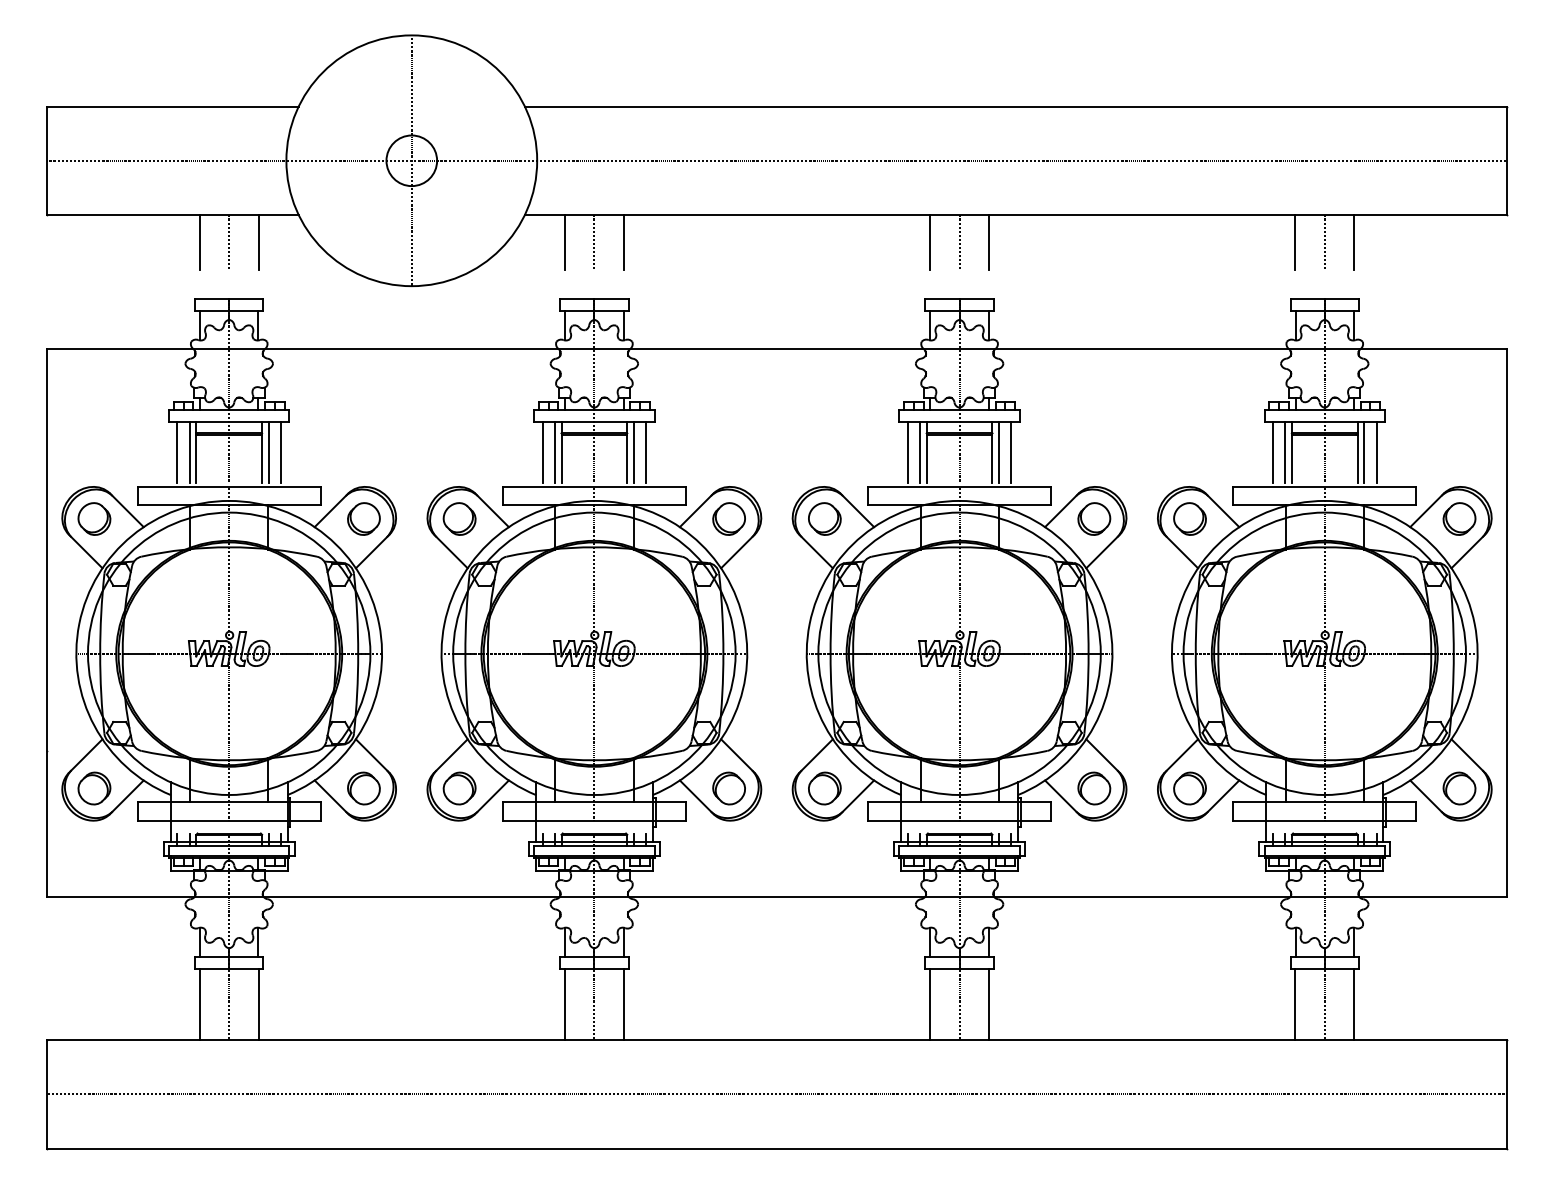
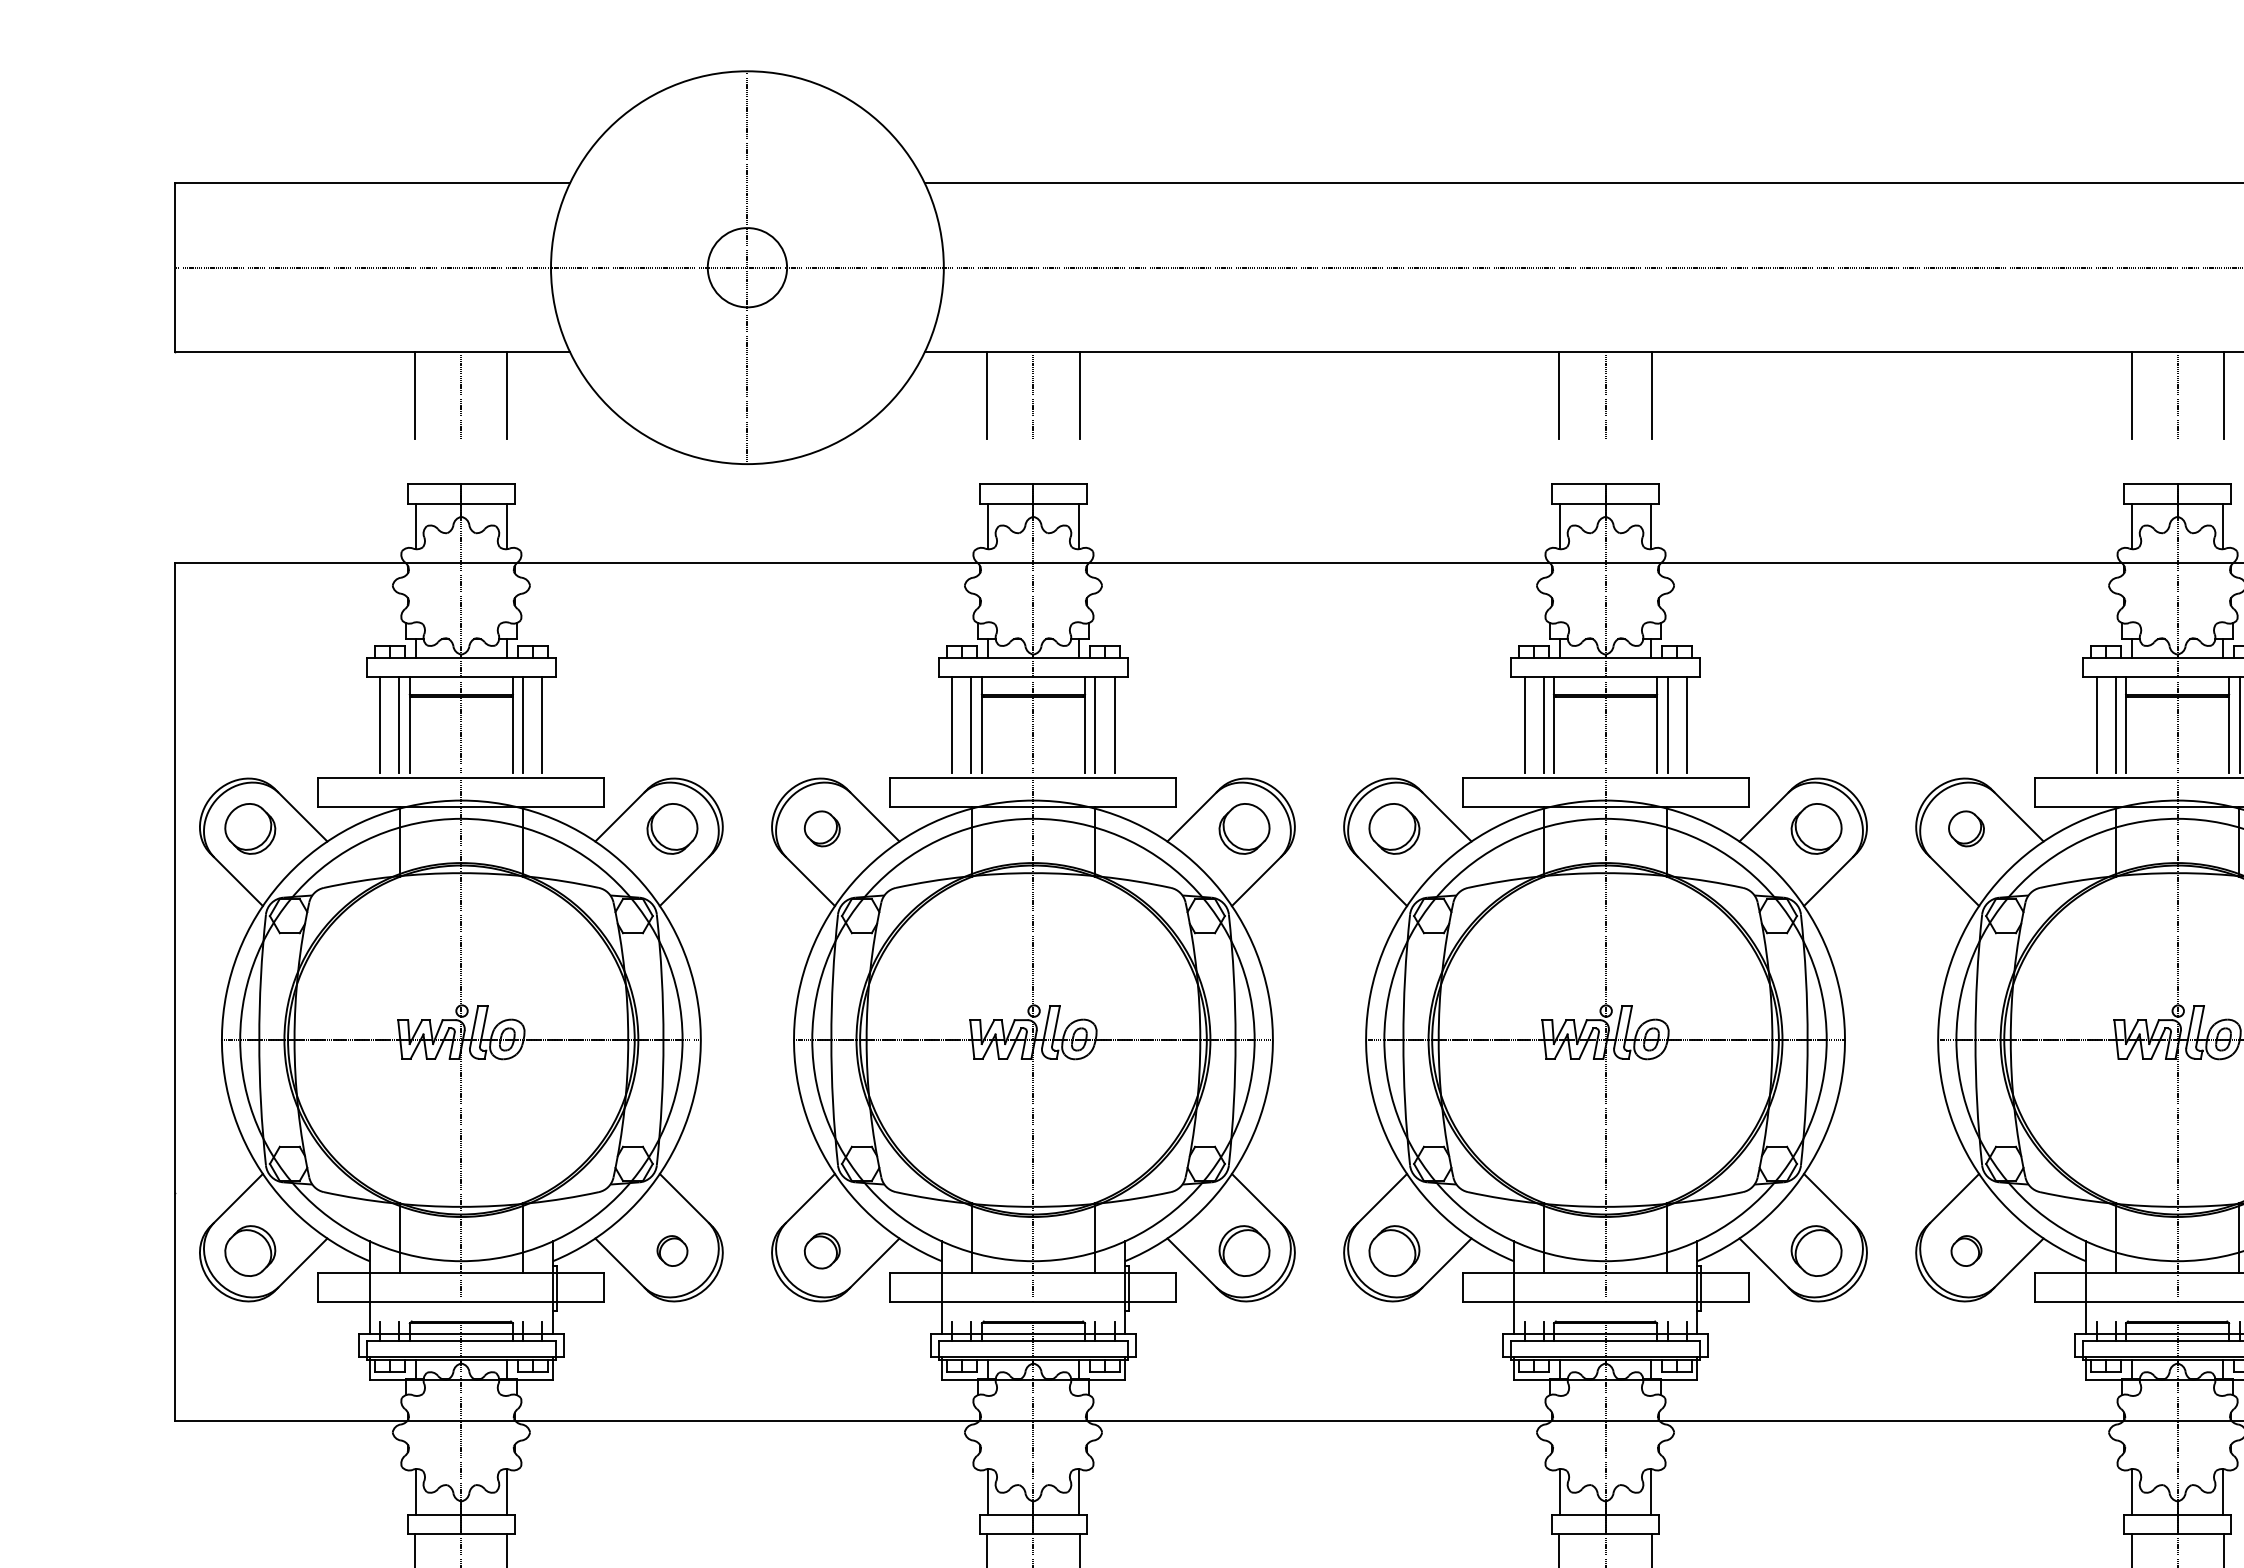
part: (459, 518) -> (822, 828), size x0.7
part: (1189, 518) -> (1965, 828), size x0.7
part: (363, 788) -> (671, 1251), size x0.6
part: (459, 788) -> (822, 1251), size x0.7
part: (1189, 788) -> (1965, 1251), size x0.6

